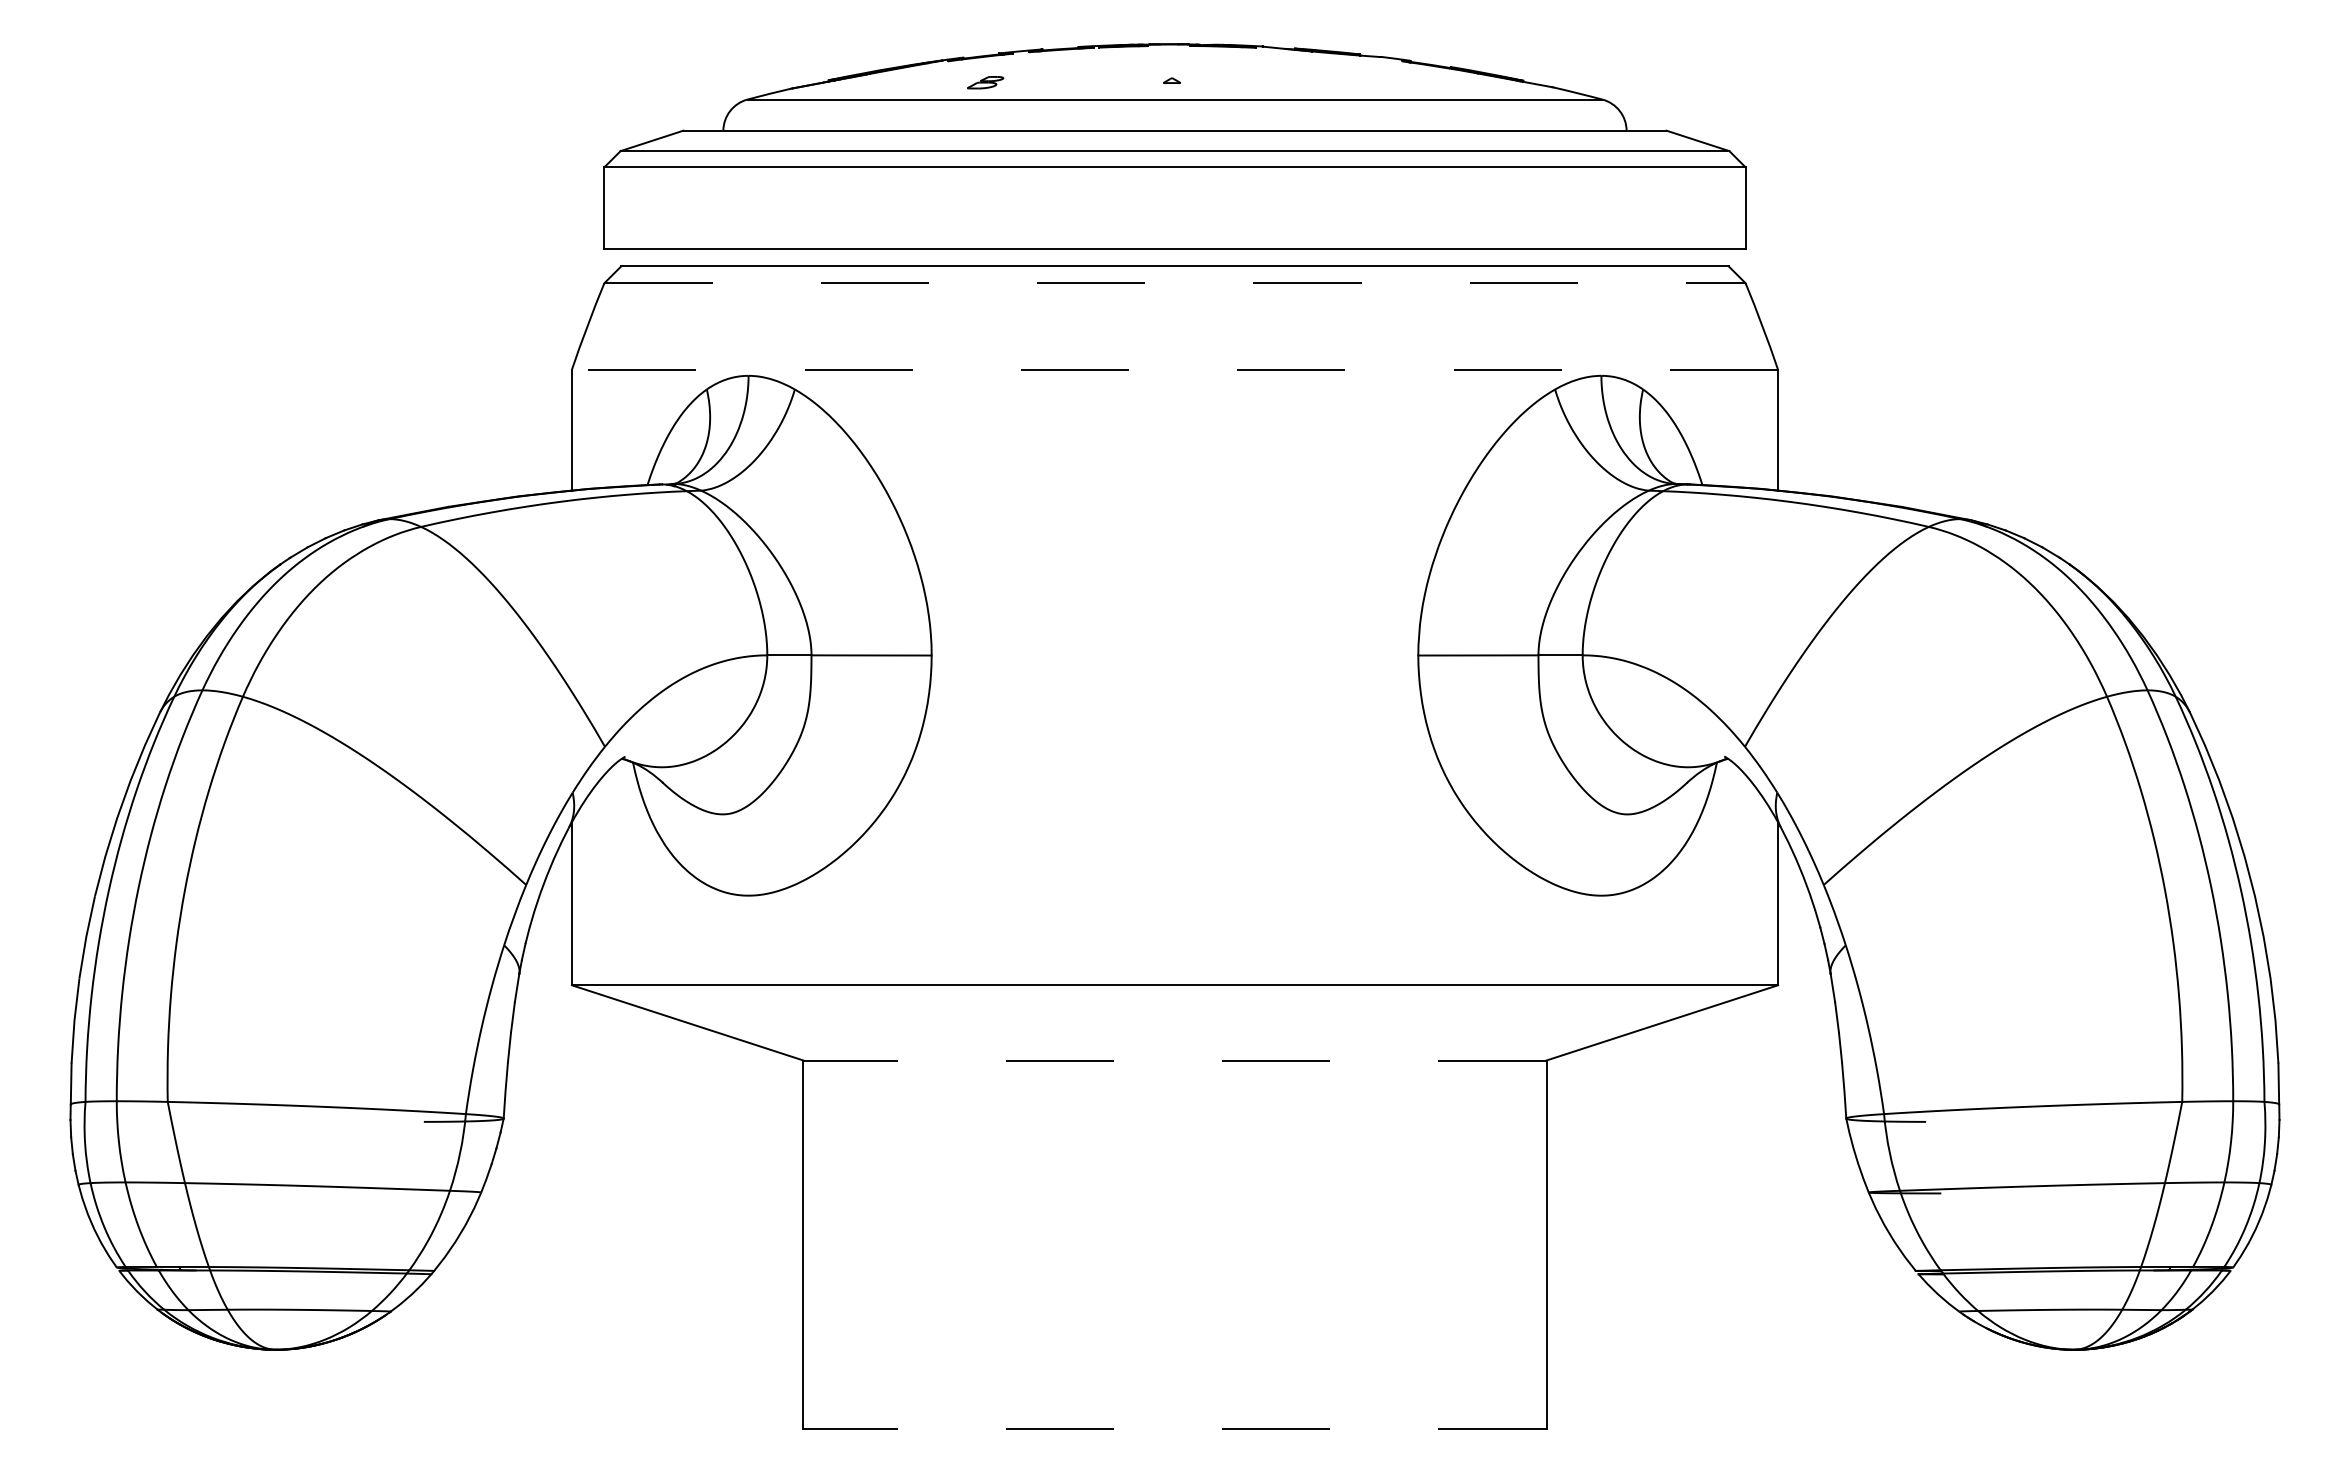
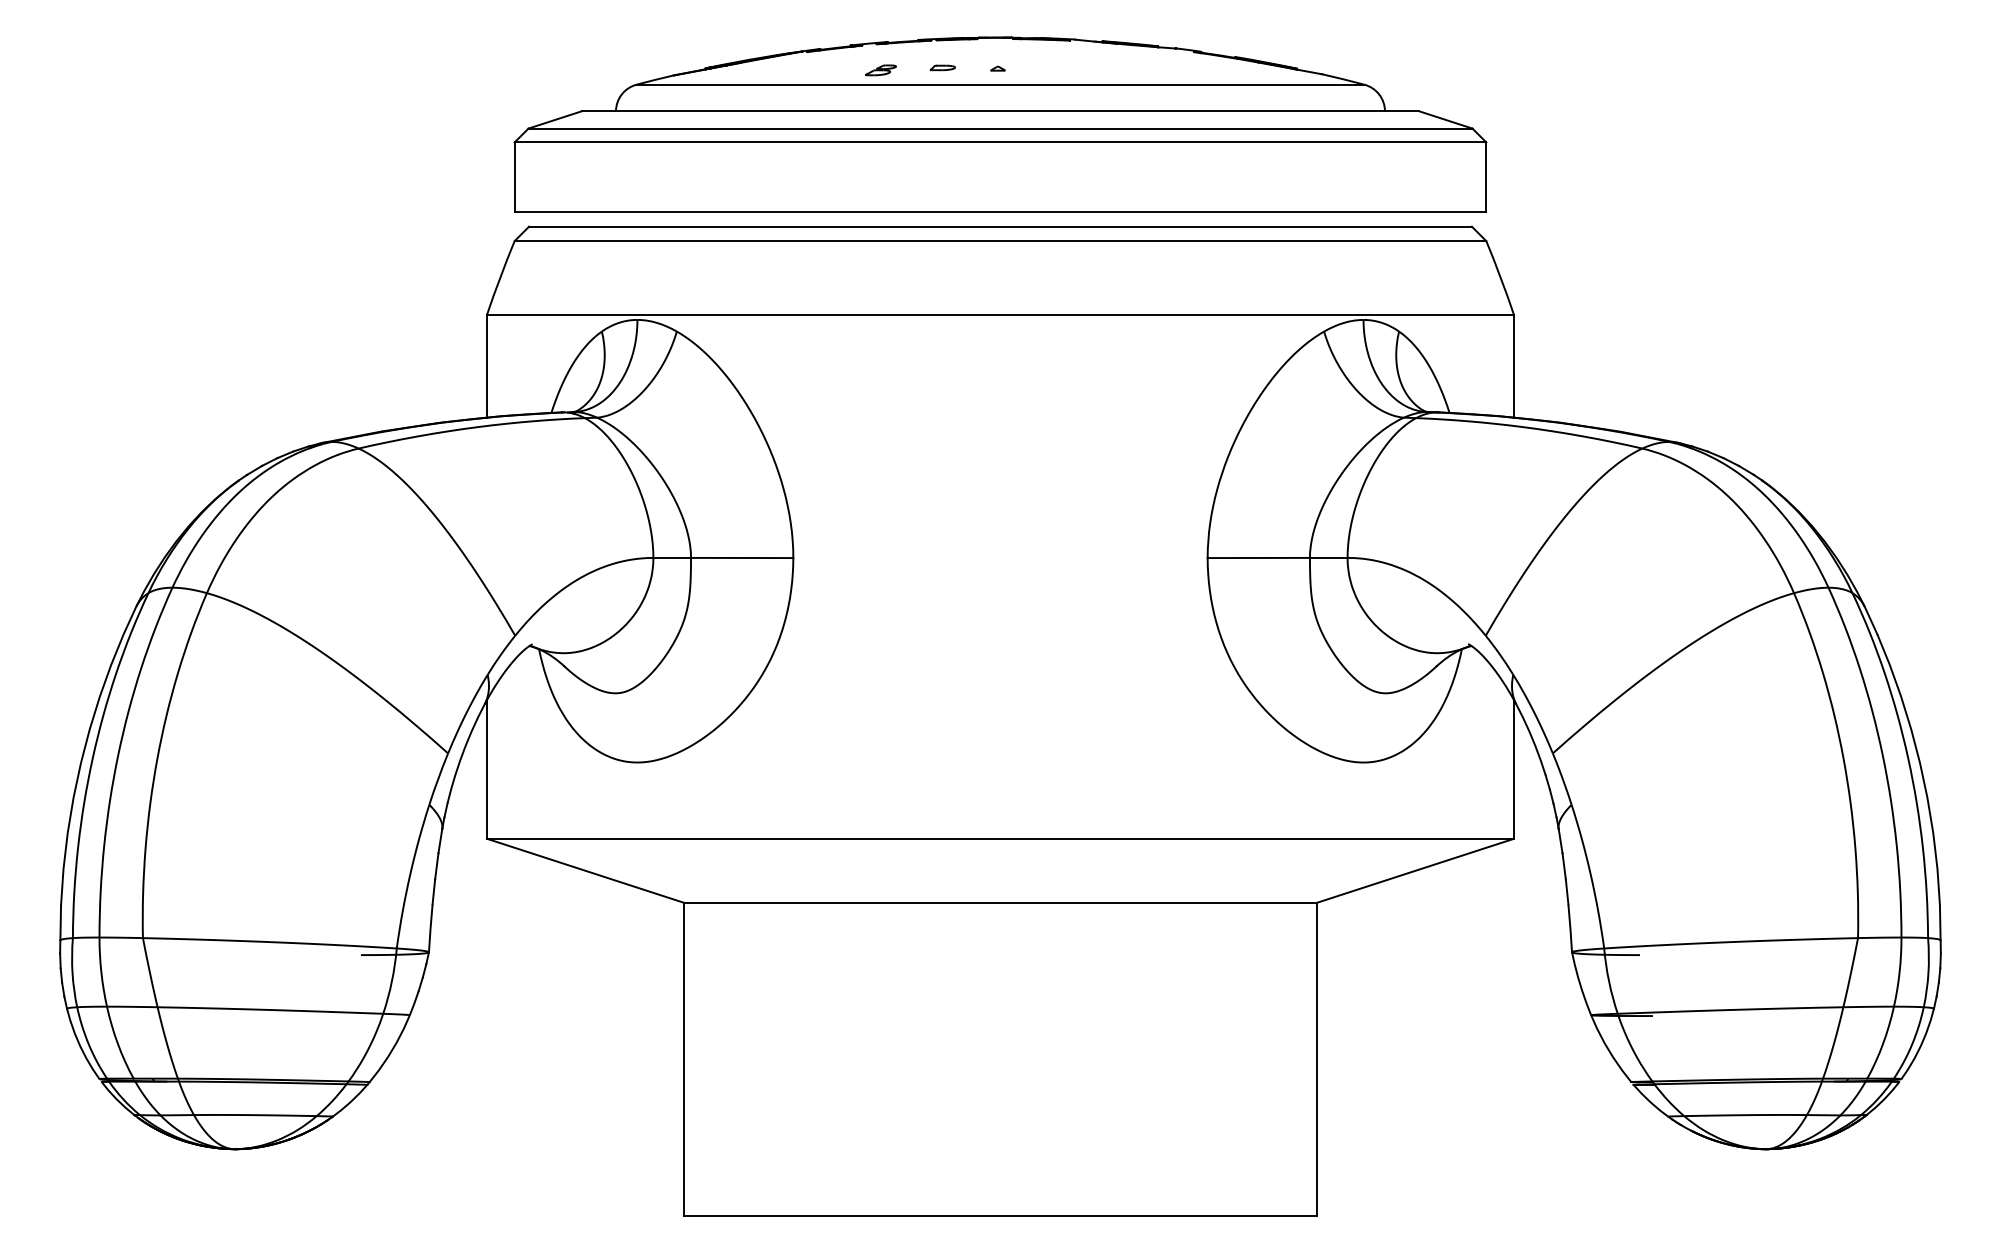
part: (1107, 79) -> (943, 67), added
part: (985, 82) -> (880, 70), moved
line: (1174, 283) -> (1000, 241), dashed -> solid
line: (1174, 369) -> (1000, 314), dashed -> solid
line: (1174, 1060) -> (1000, 902), dashed -> solid
line: (1174, 1428) -> (1000, 1216), dashed -> solid

